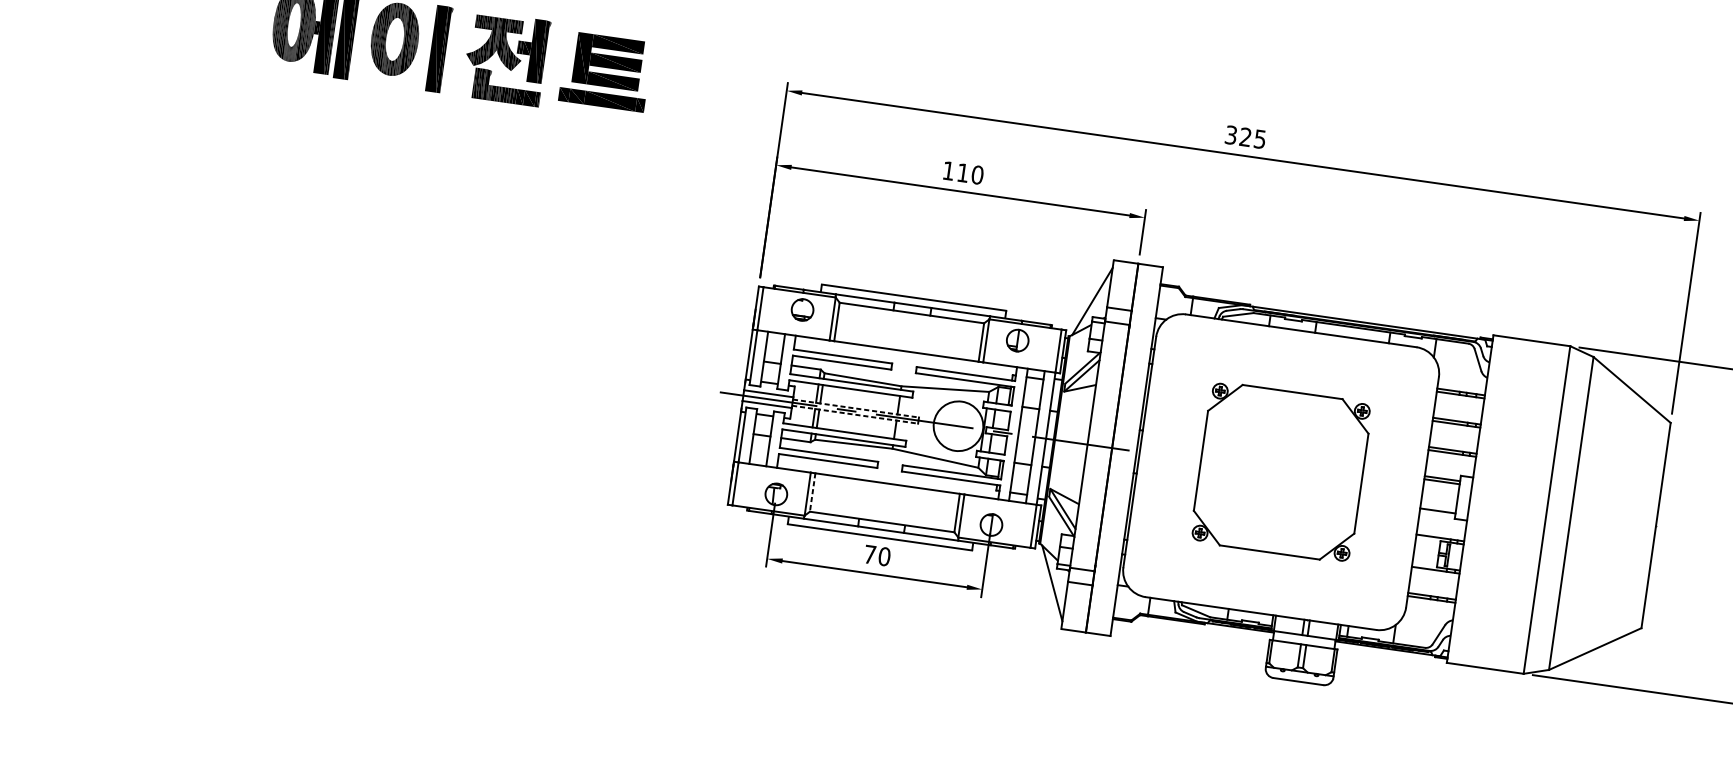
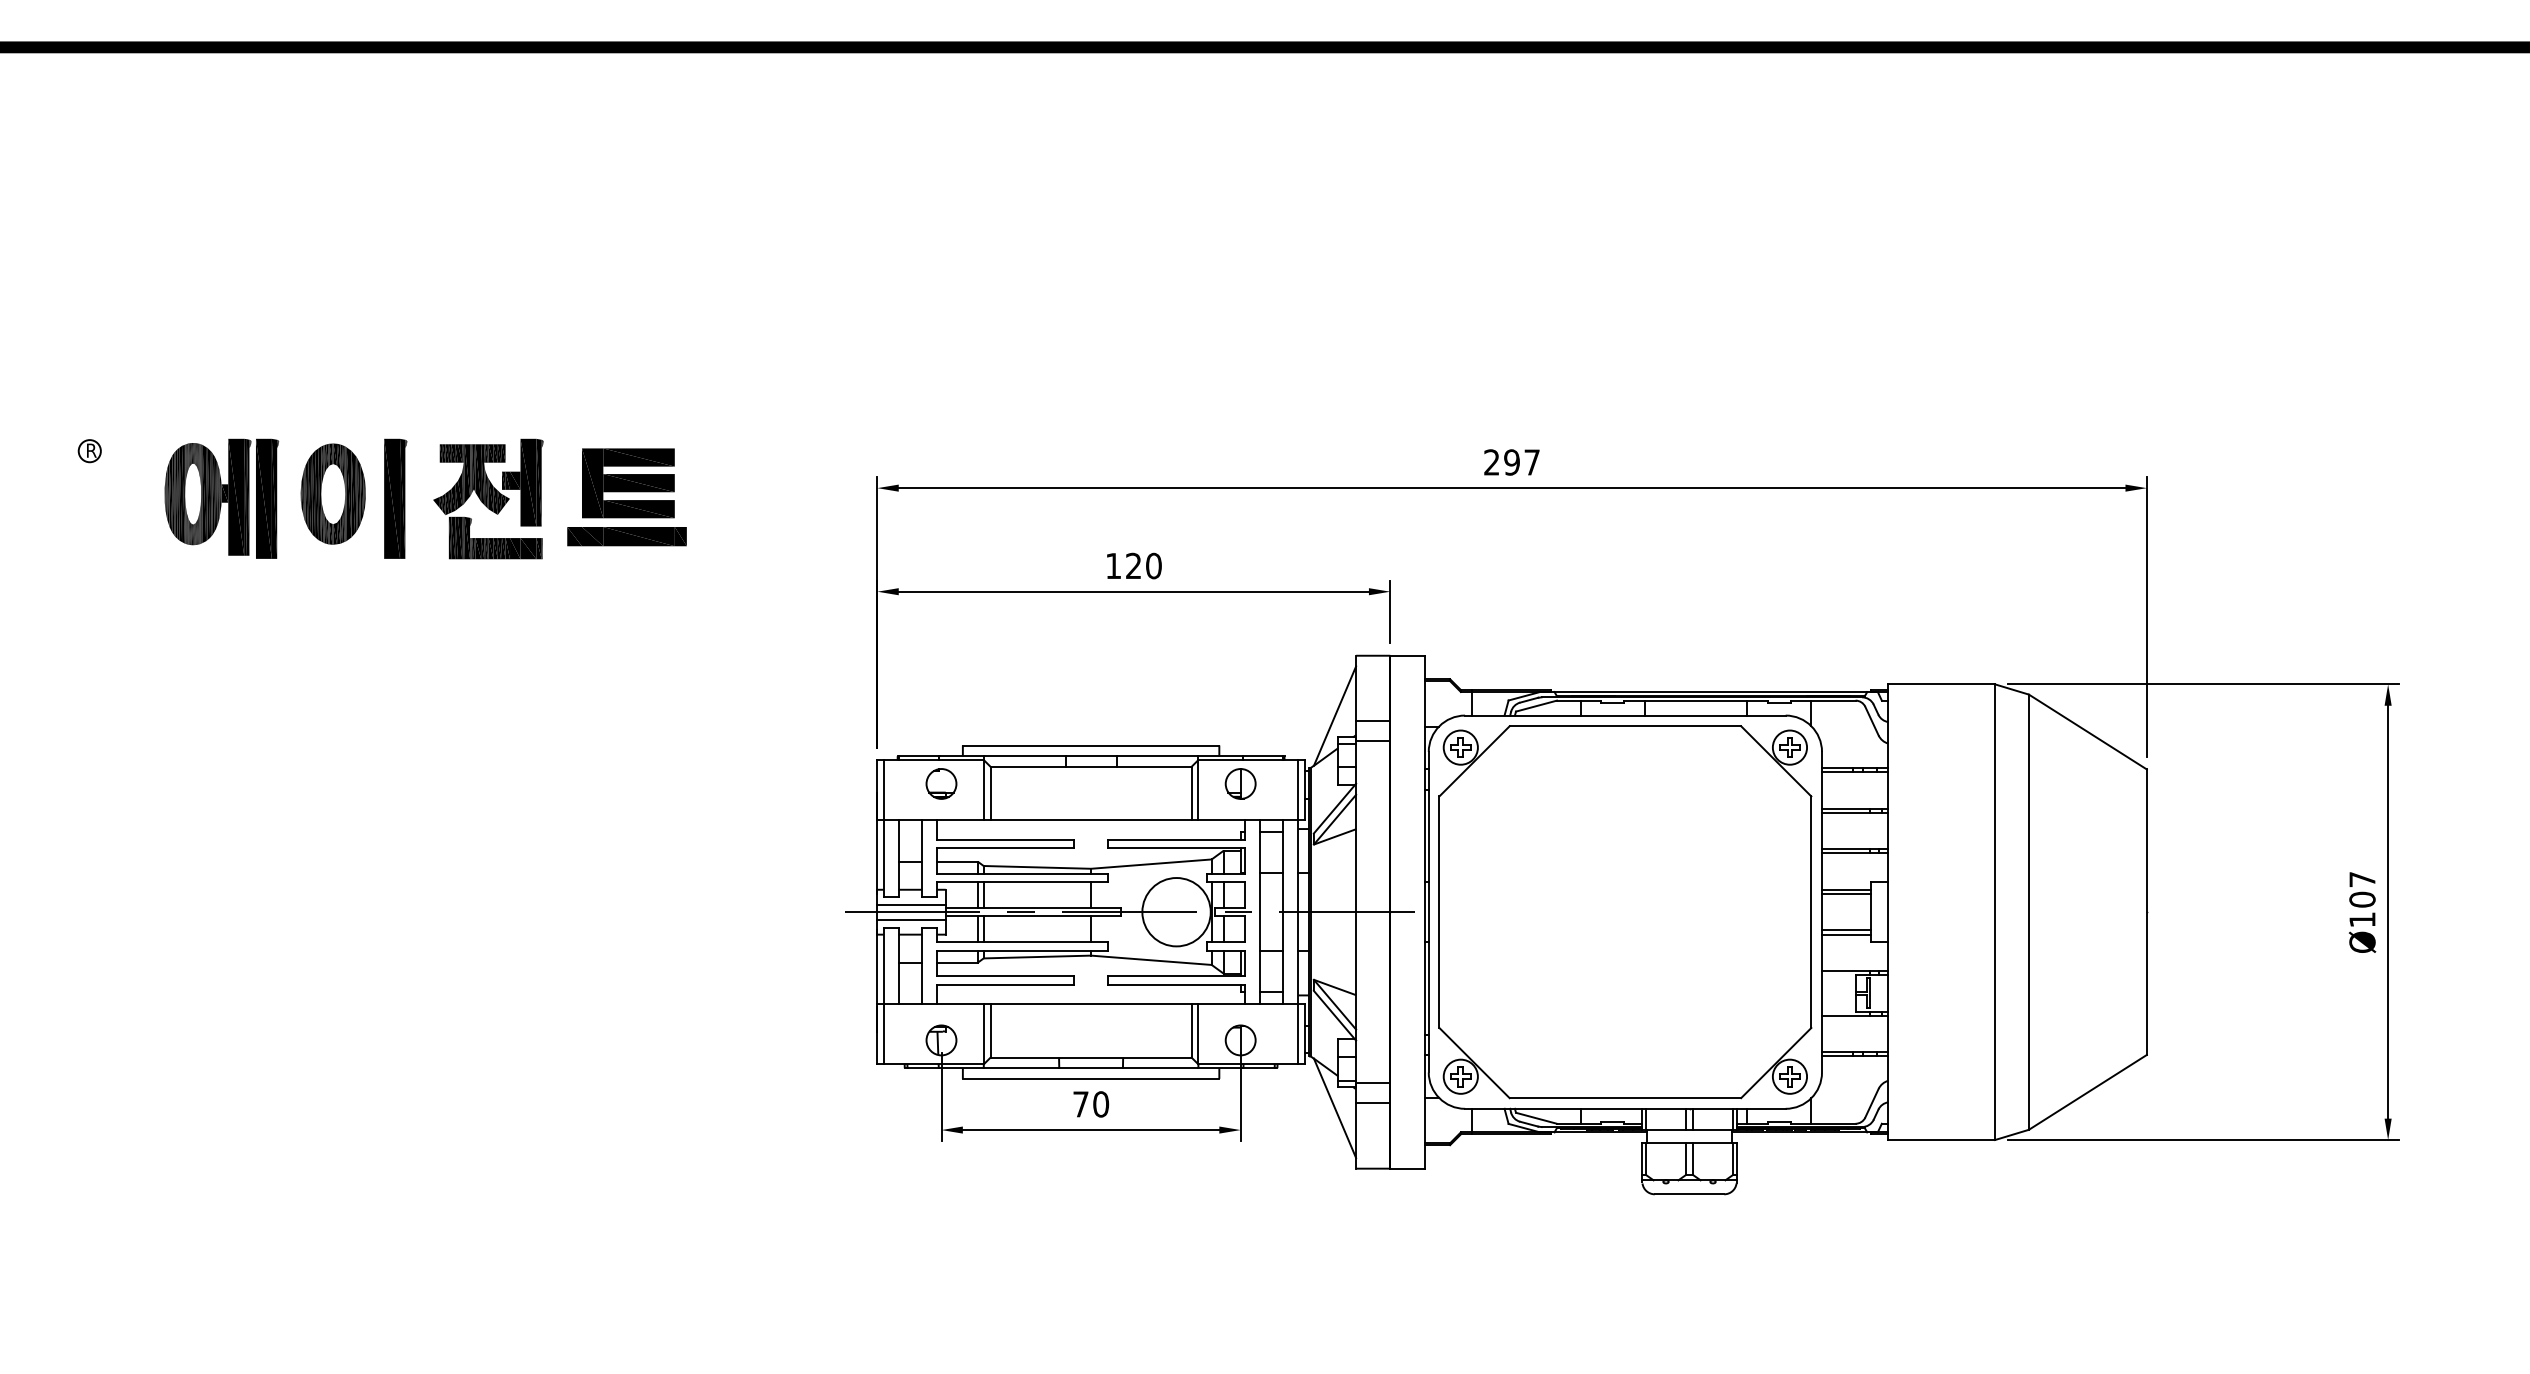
text: (1245, 137) -> (1511, 462), 325 -> 297
text: (963, 172) -> (1133, 565), 110 -> 120
line: (856, 408) -> (1033, 907), dashed -> solid
line: (855, 414) -> (1033, 916), dashed -> solid
part: (1281, 472) -> (1625, 912), size x1.67
line: (812, 492) -> (990, 1030), dashed -> solid
line: (1438, 507) -> (1846, 930), added

